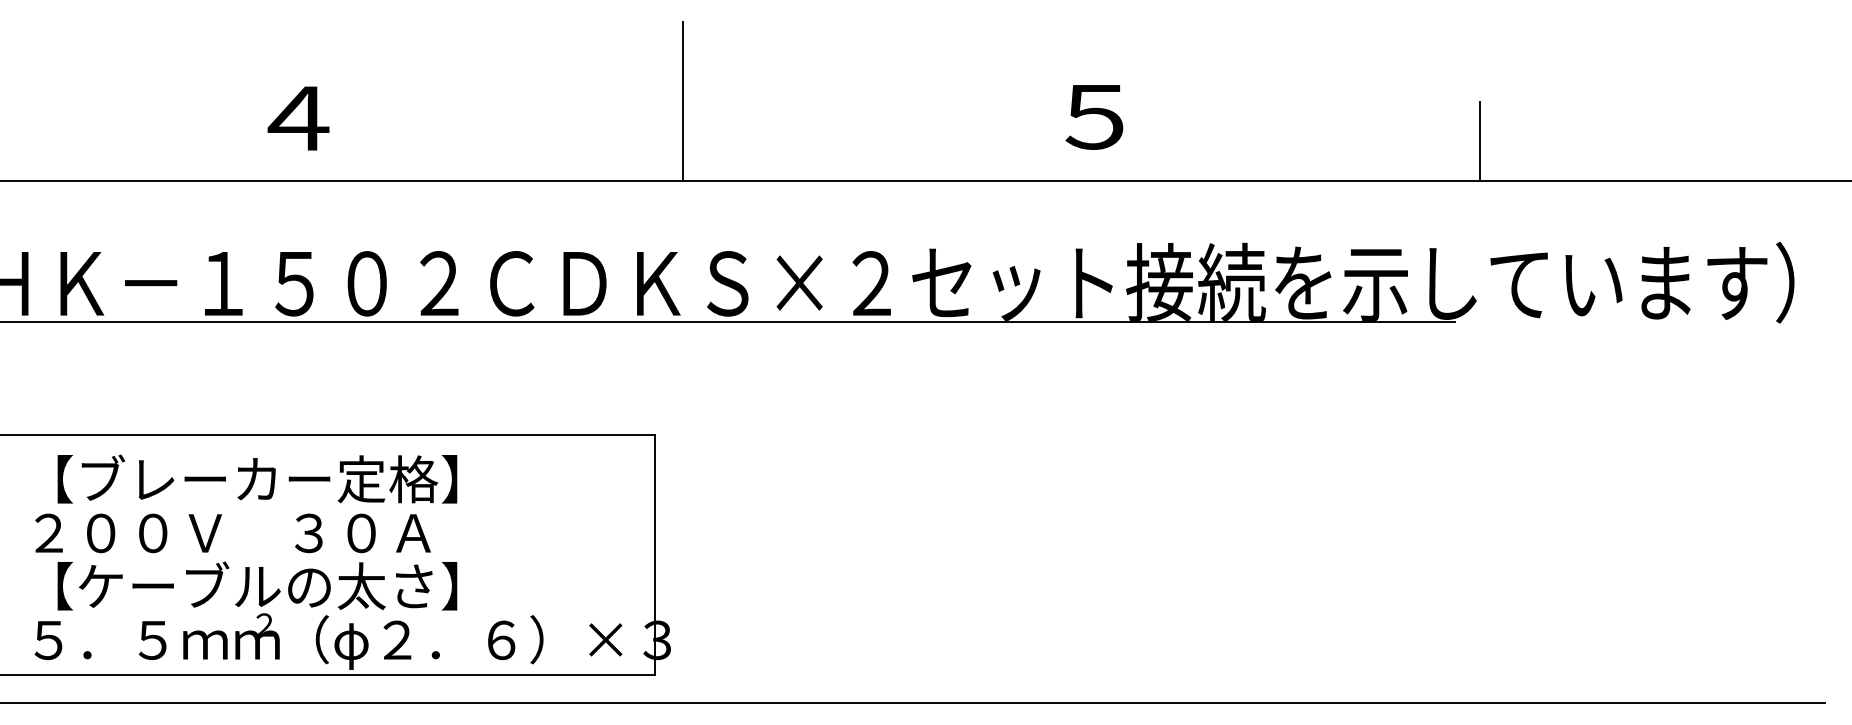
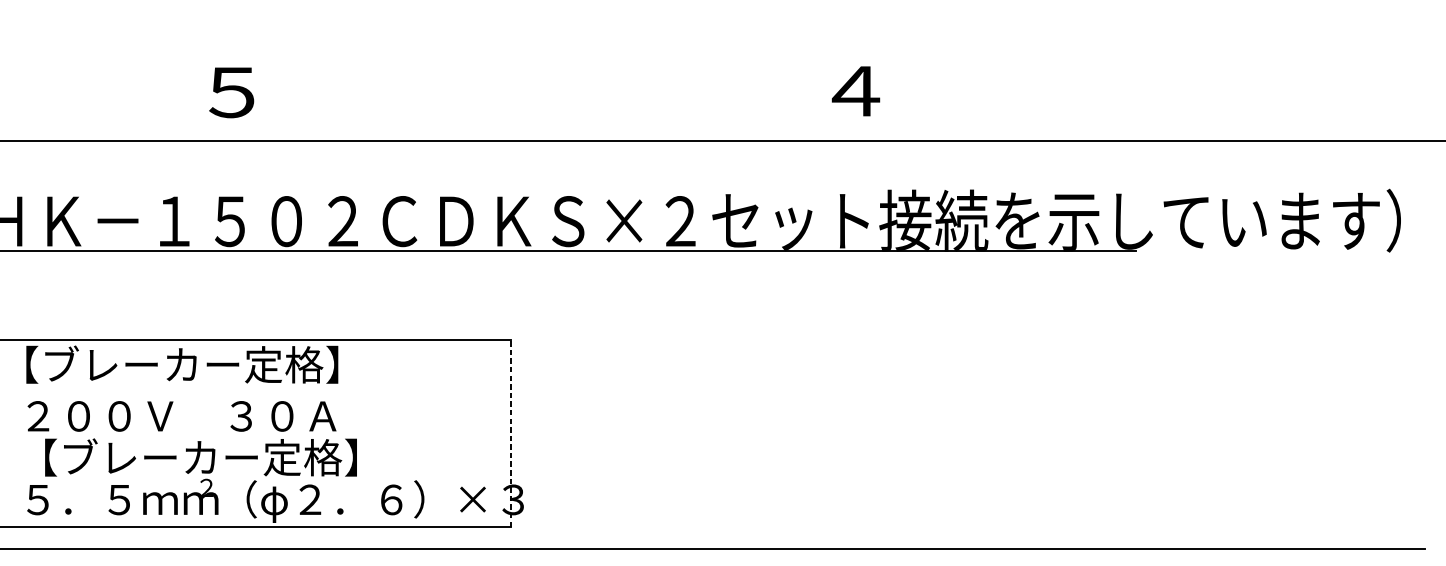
line: (682, 101) -> (532, 79), removed
text: (1096, 117) -> (856, 91), ５ -> ４
text: (298, 118) -> (233, 92), ４ -> ５
line: (1479, 141) -> (1155, 110), removed
text: (257, 478) -> (182, 364), moved
line: (654, 554) -> (511, 432), solid -> dashed
text: (258, 585) -> (201, 457), 【ケーブルの太さ】 -> 【ブレーカー定格】

